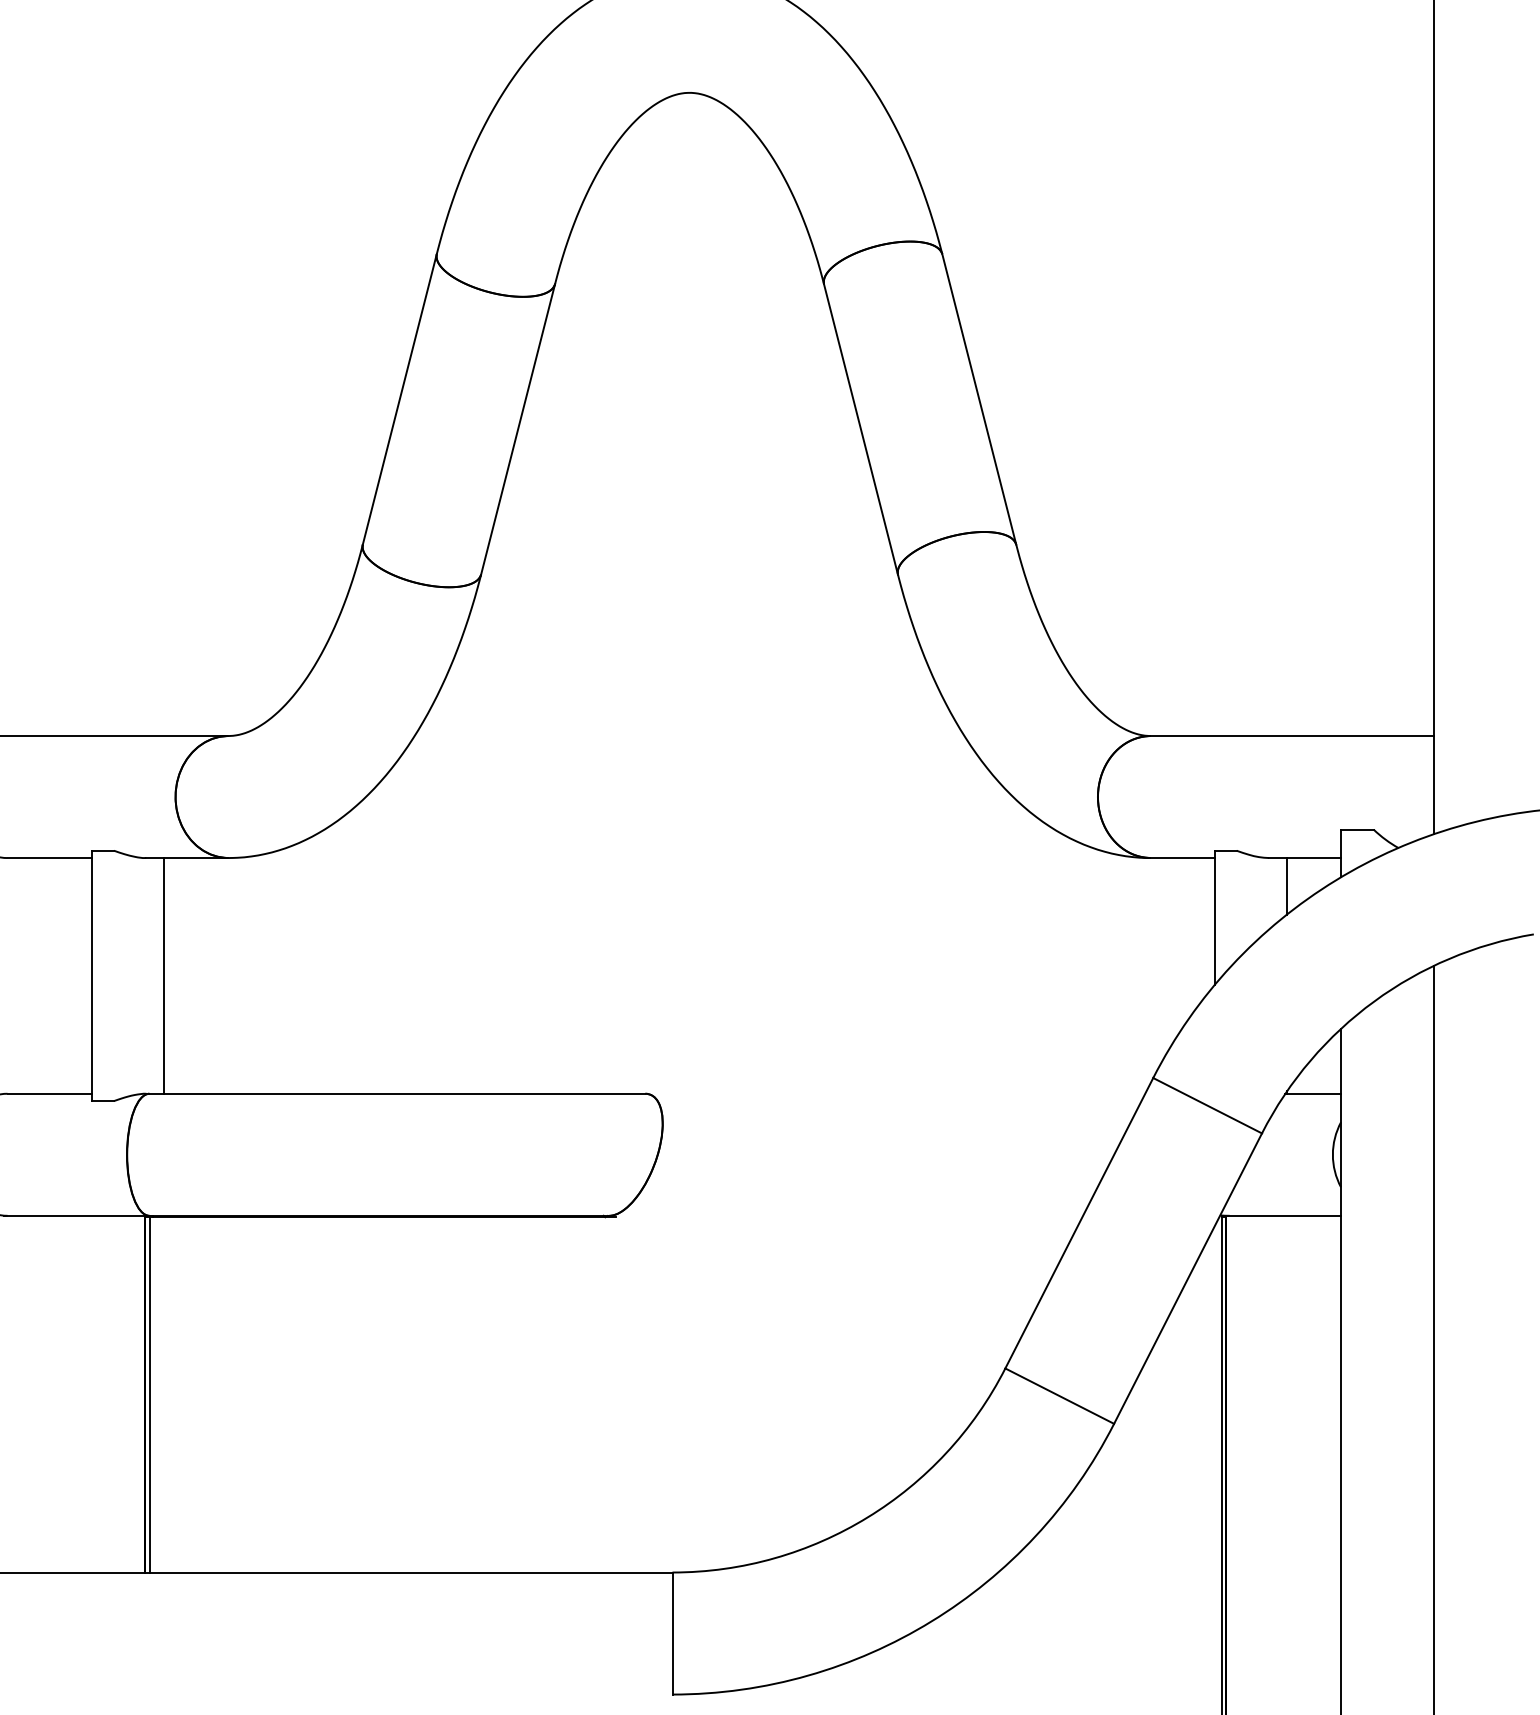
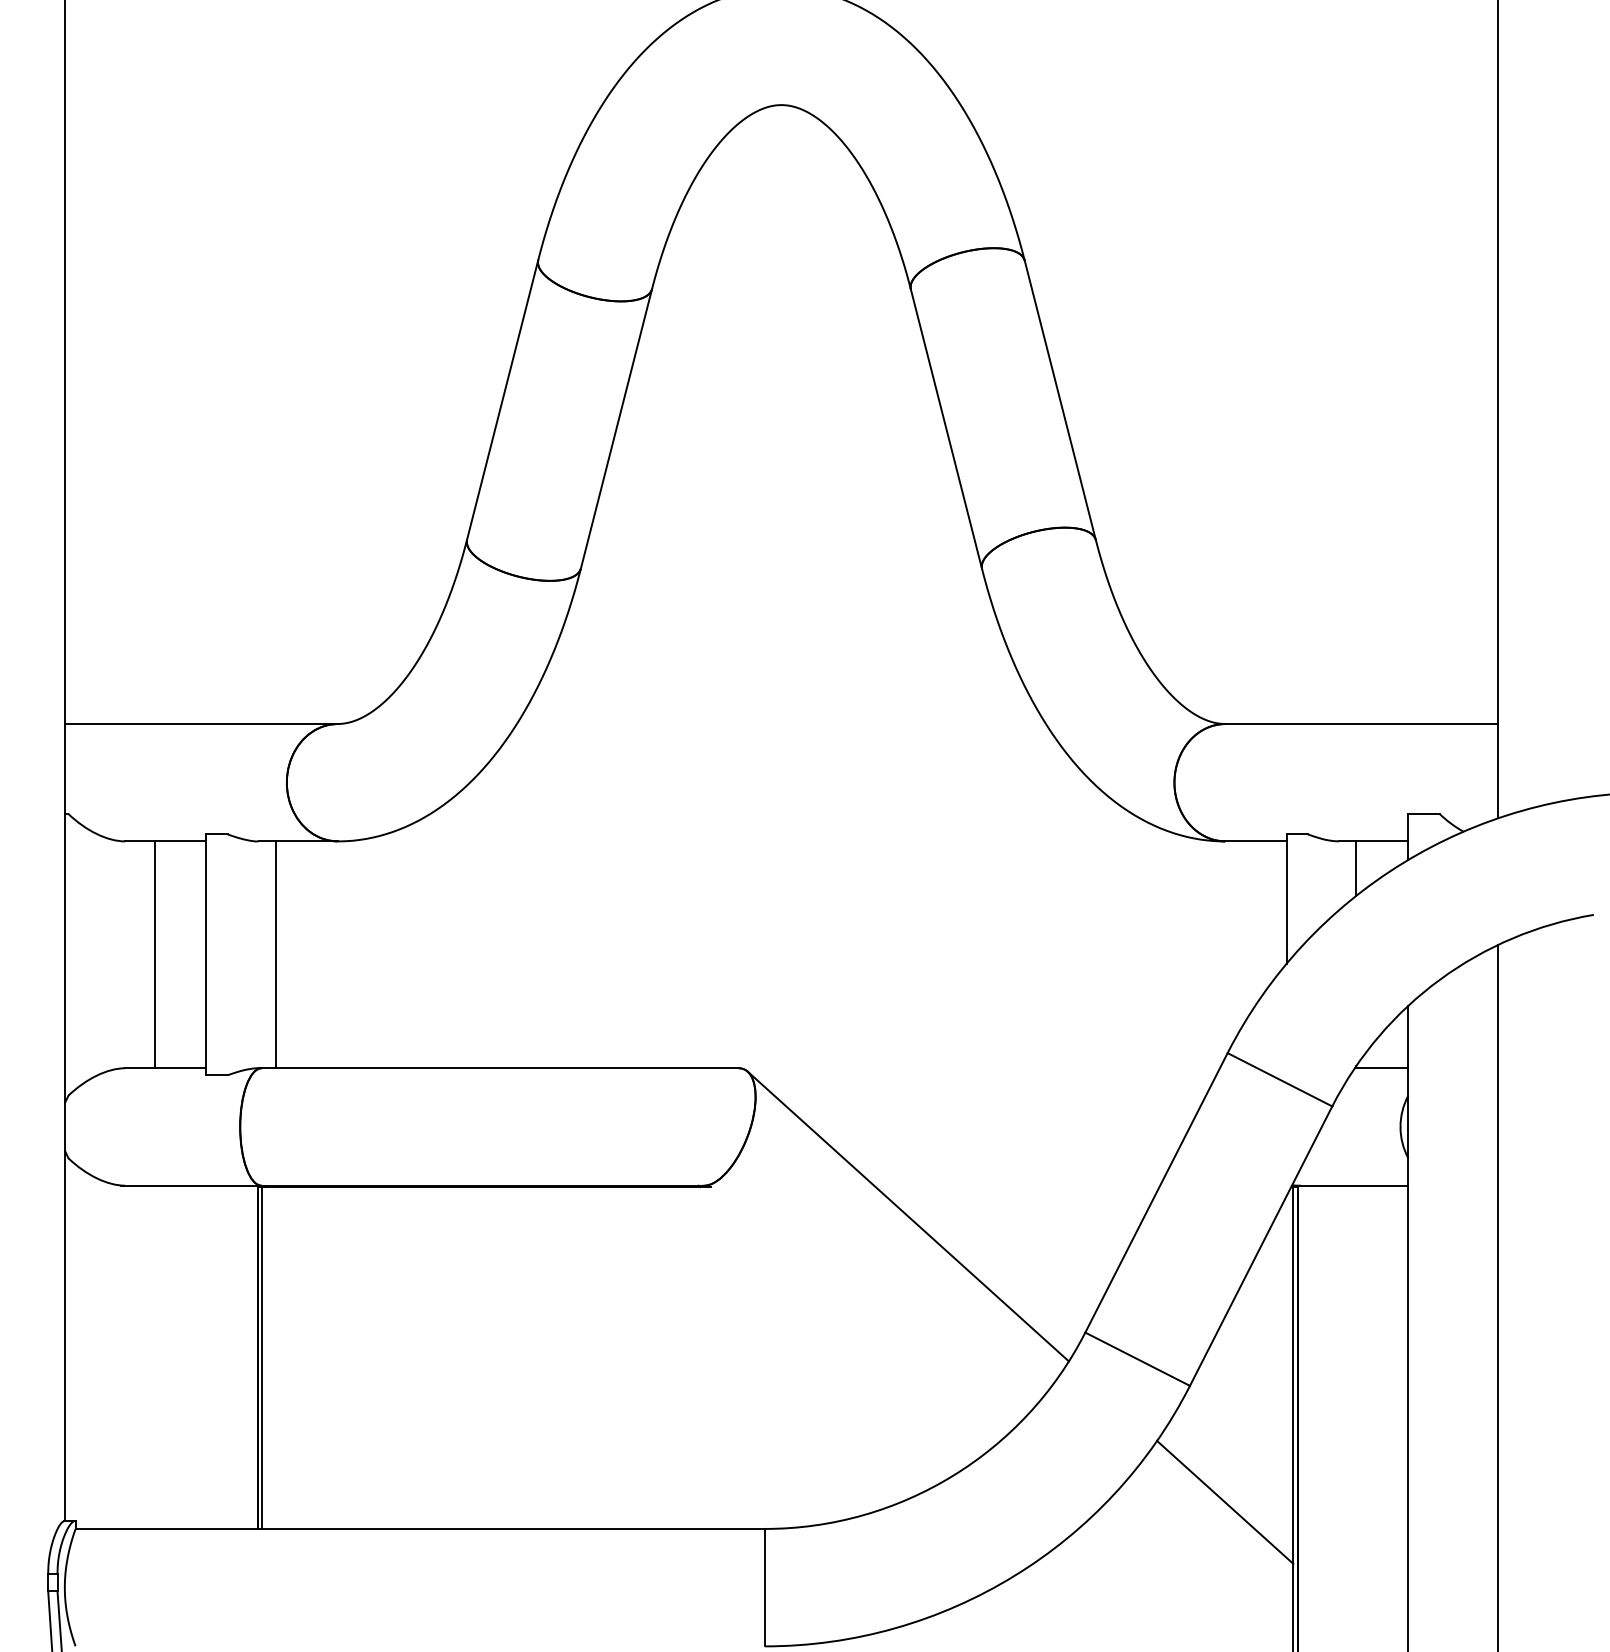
line: (38, 975) -> (154, 954), added
line: (821, 1247) -> (908, 1216), added
line: (1151, 1543) -> (1225, 1501), added

